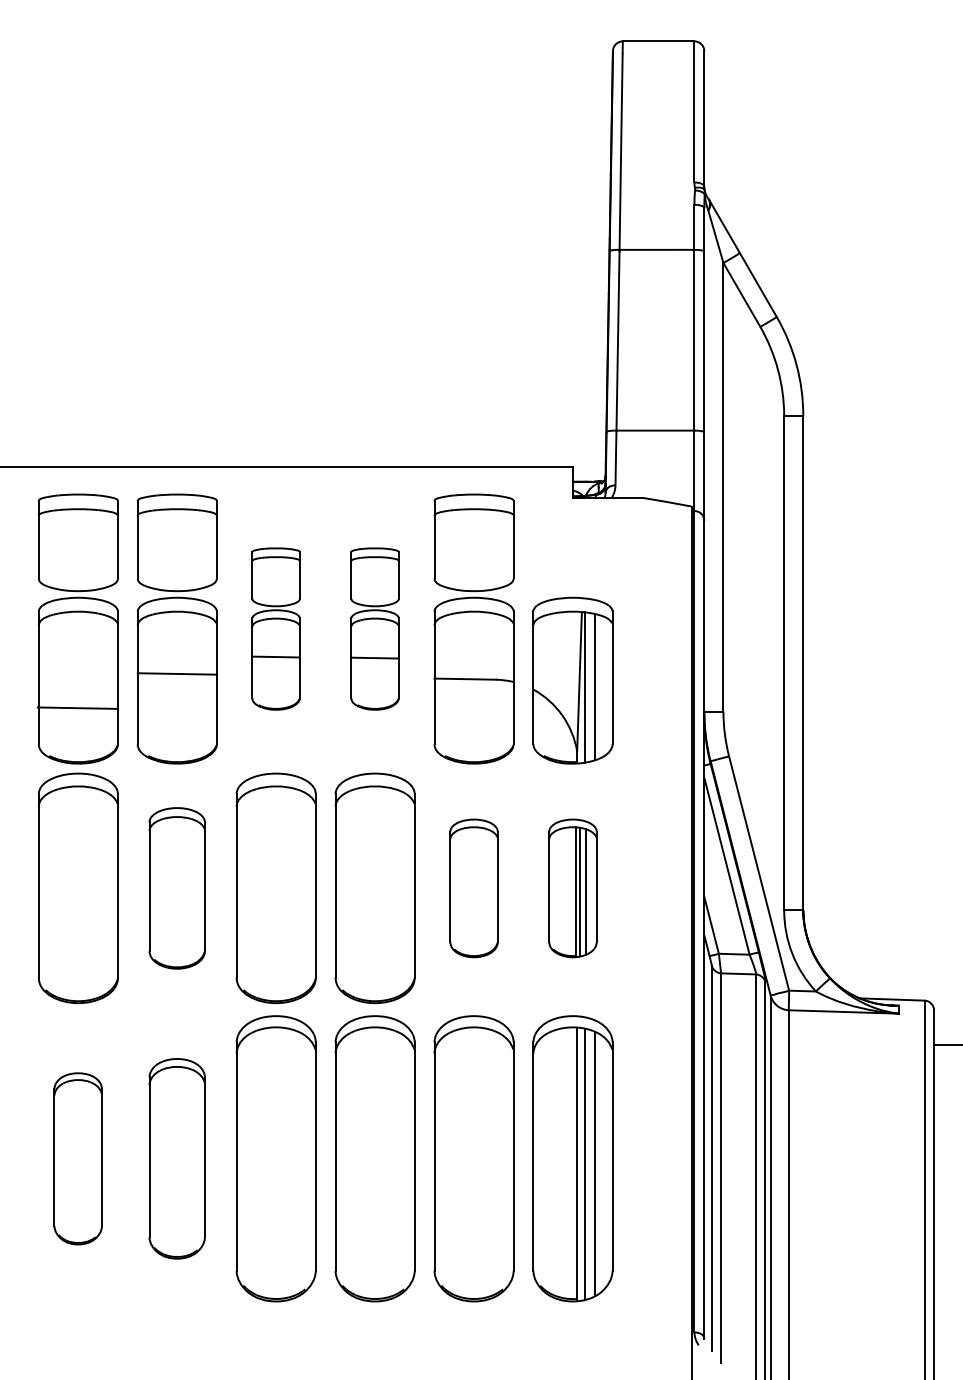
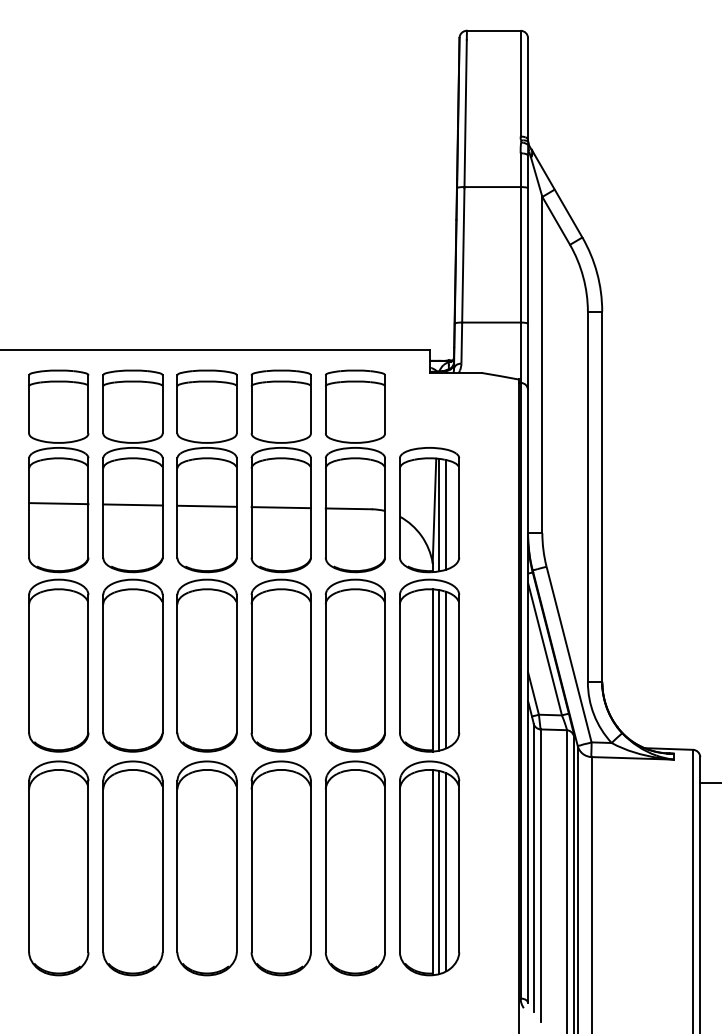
part: (275, 628) -> (206, 470), size x1.67
part: (374, 628) -> (280, 470), size x1.67
line: (76, 707) -> (58, 503), moved
part: (176, 888) -> (132, 665), size x1.43
part: (473, 888) -> (355, 665), size x1.67
part: (572, 888) -> (429, 665), size x1.67
part: (77, 1158) -> (58, 868), size x1.67
part: (176, 1158) -> (132, 868), size x1.43

